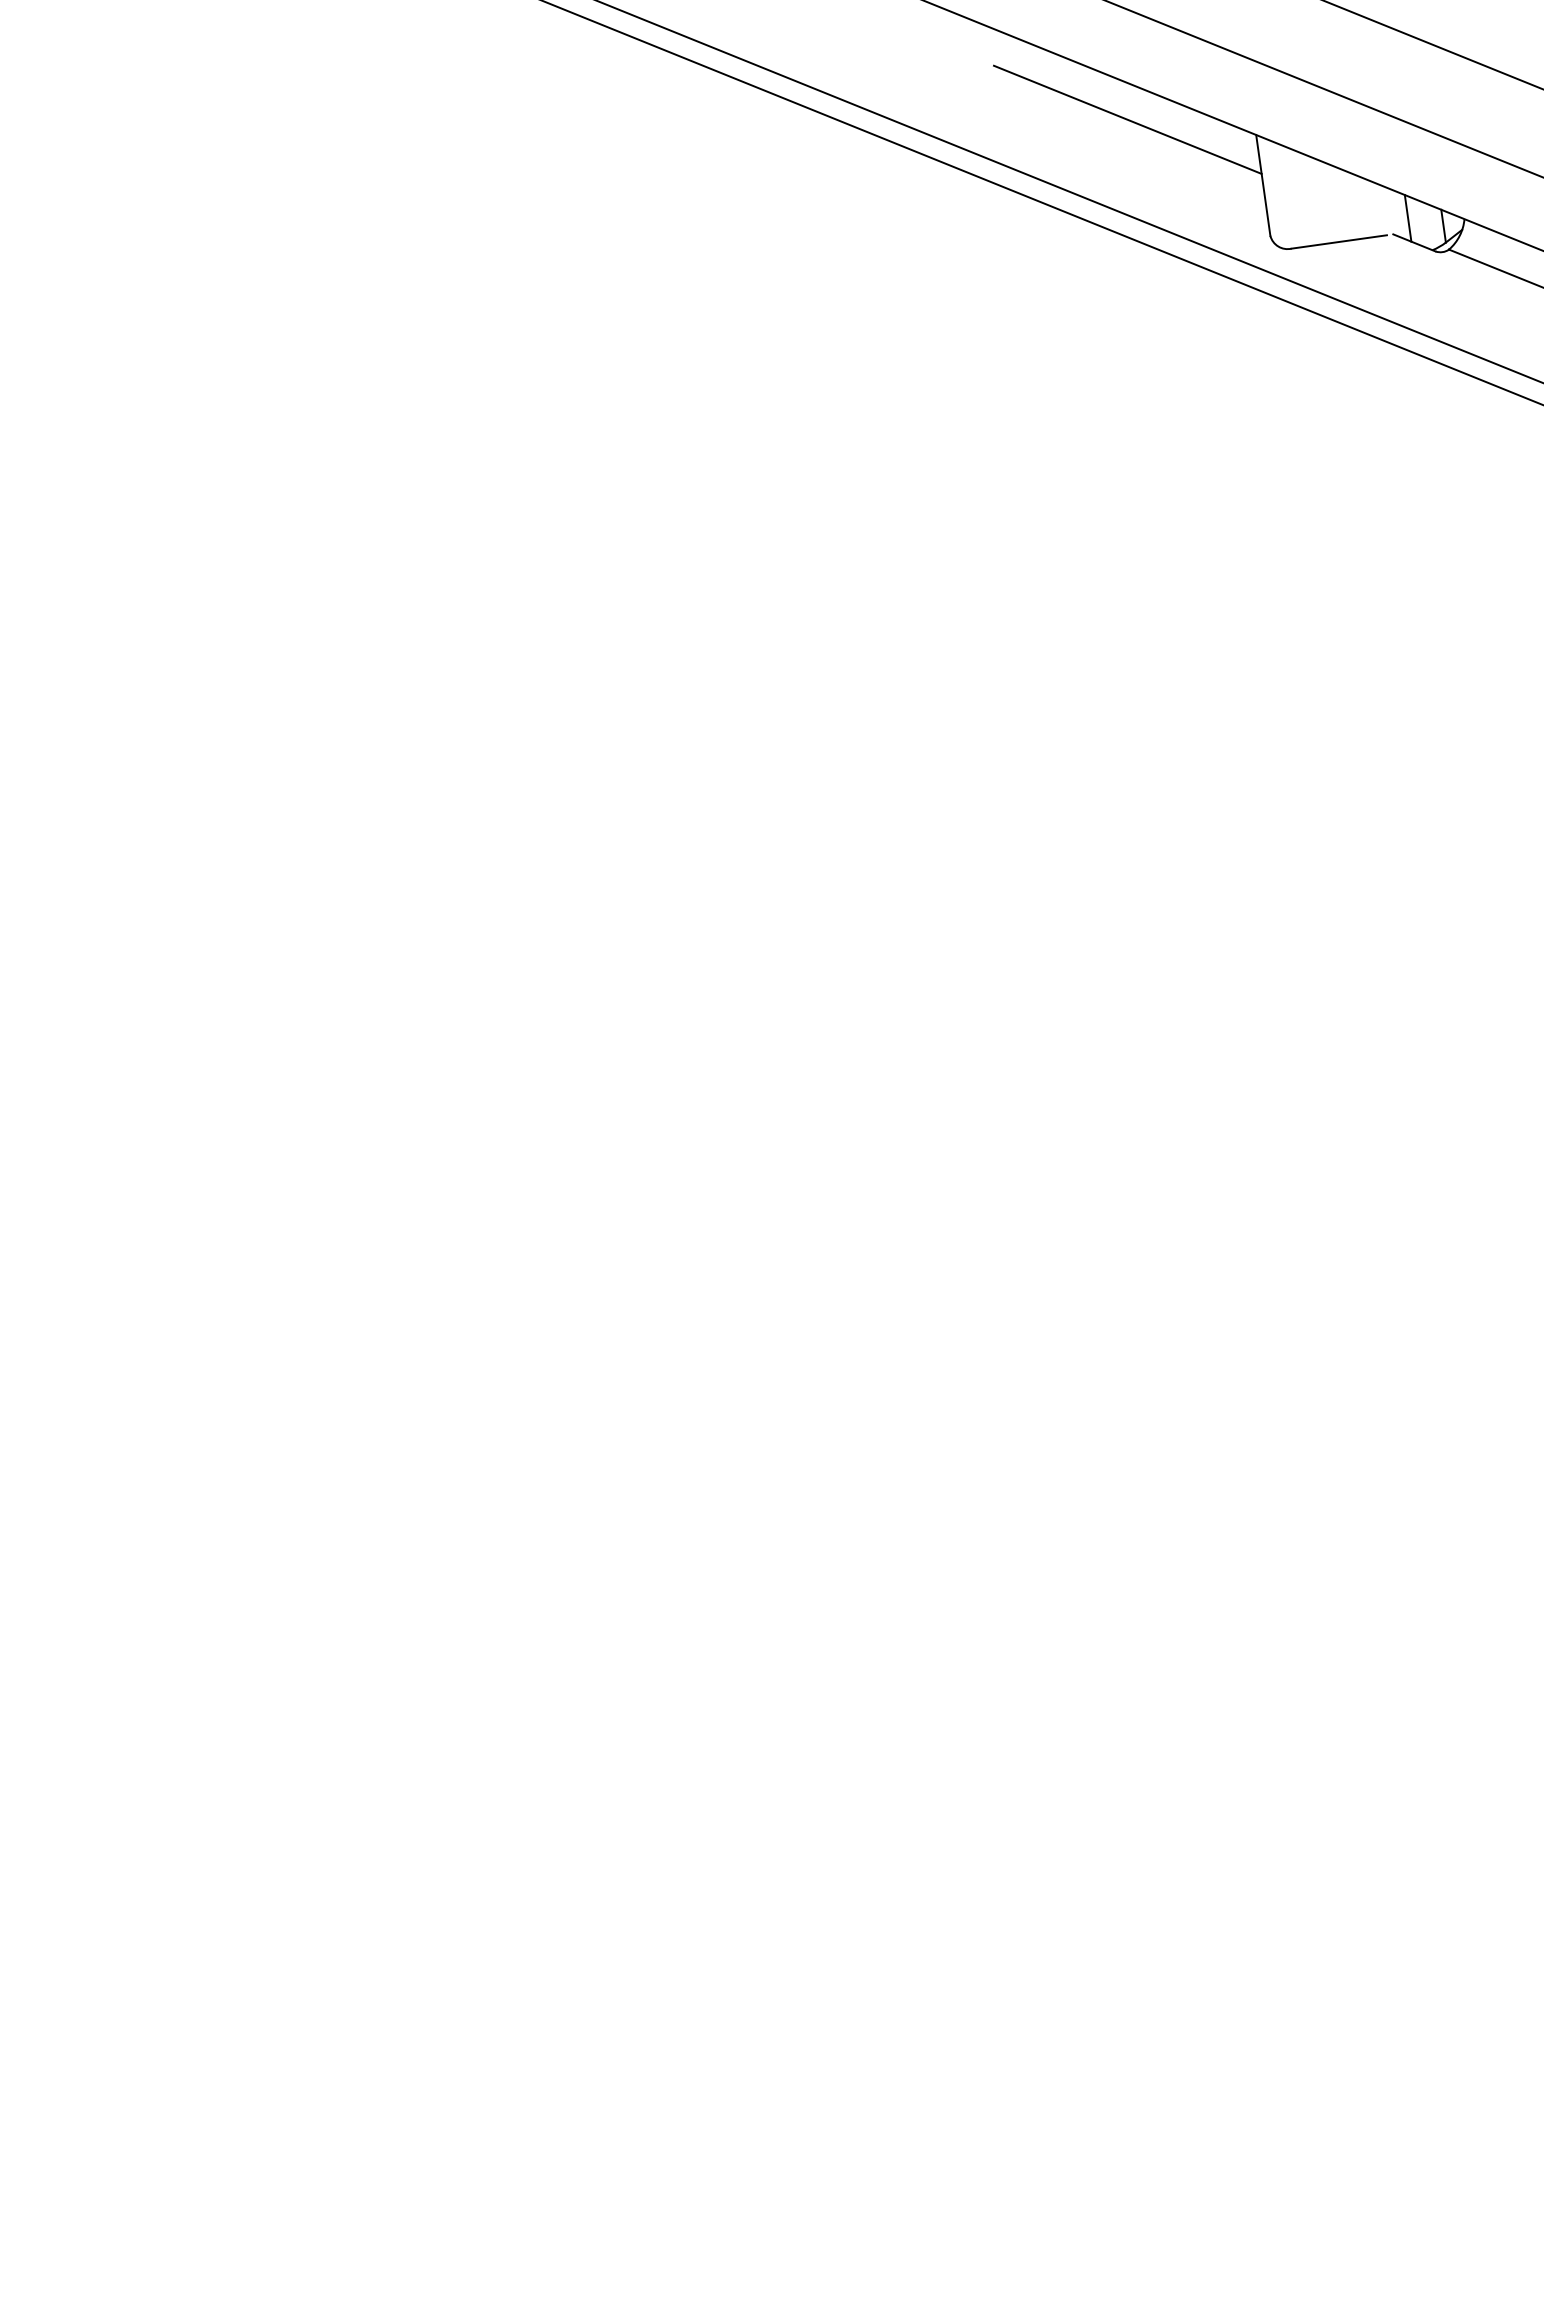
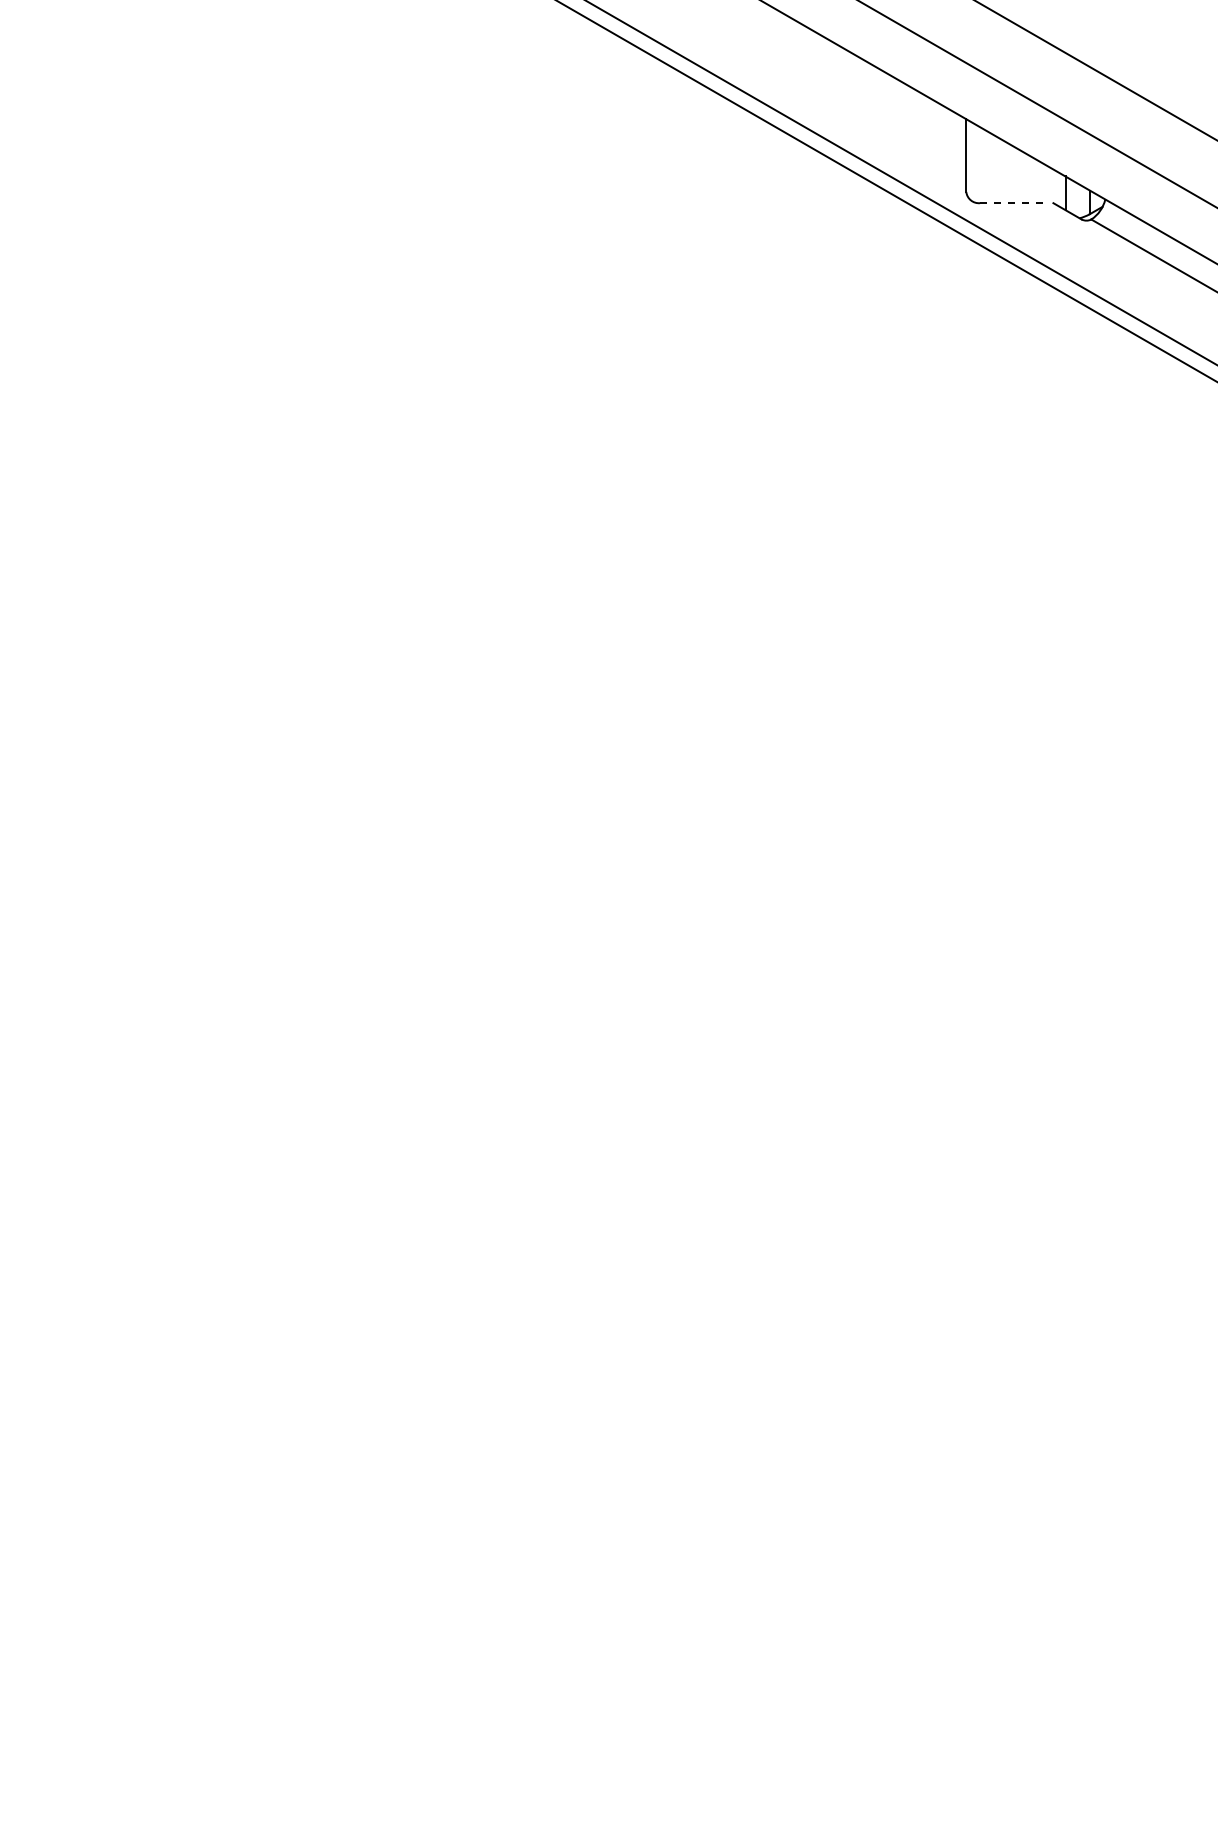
line: (1127, 119) -> (876, 95), removed
line: (1339, 242) -> (1014, 203), solid -> dashed

